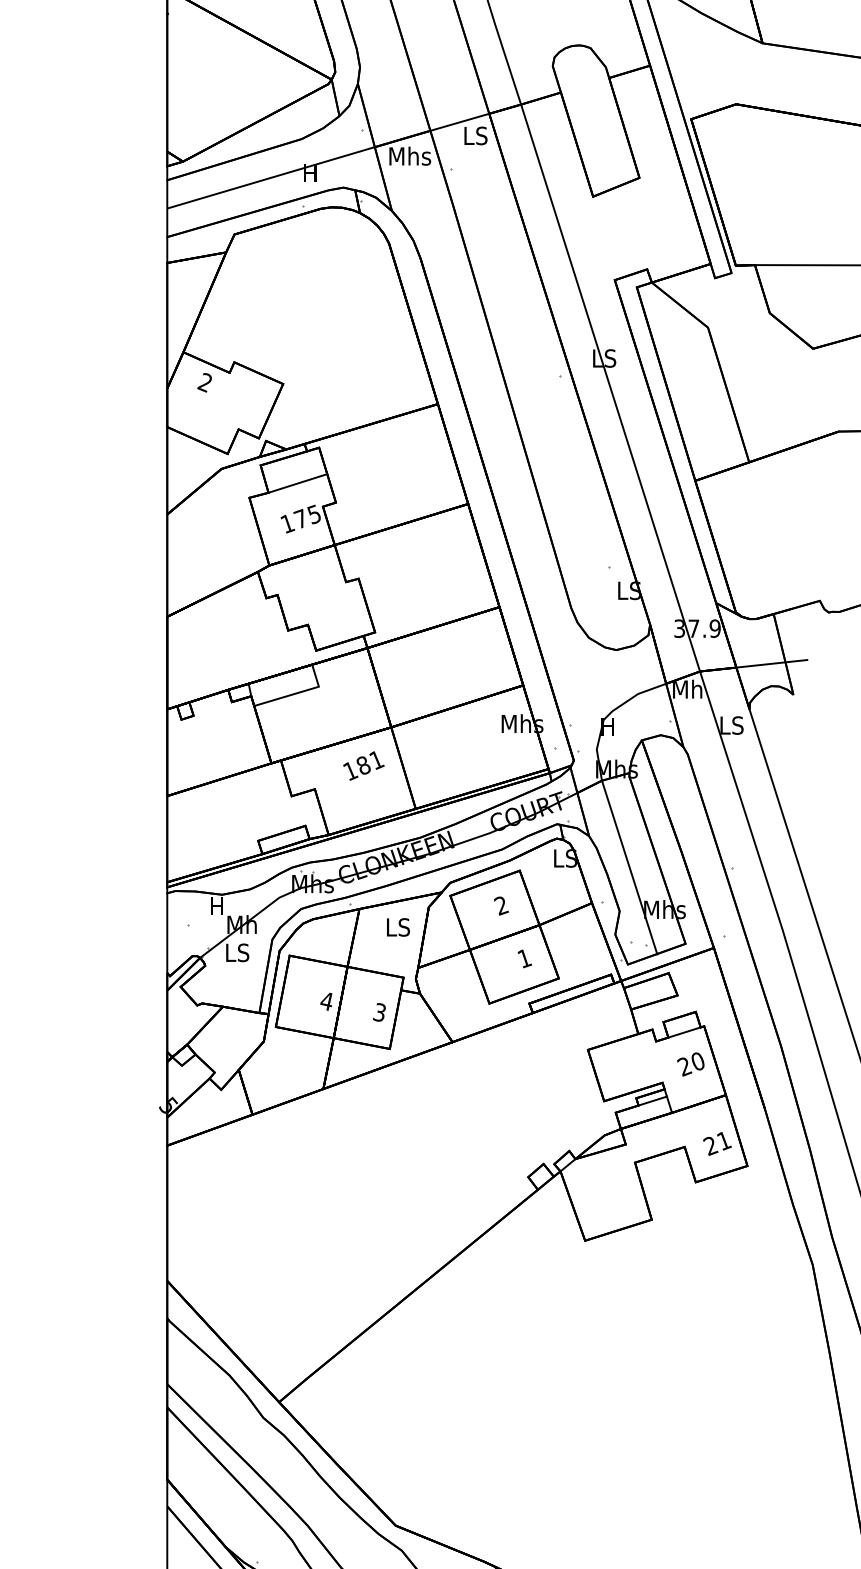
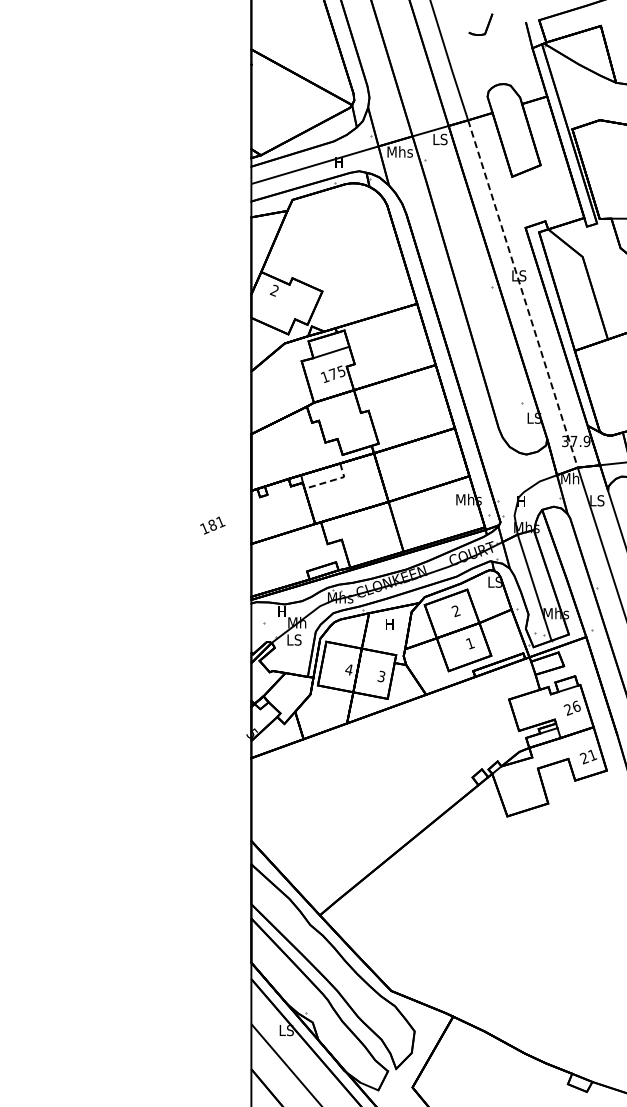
line: (611, 388) -> (523, 294), solid -> dashed
line: (299, 692) -> (332, 480), solid -> dashed
text: (363, 765) -> (212, 525), moved
text: (399, 927) -> (393, 624), LS -> H
text: (697, 1059) -> (576, 705), 20 -> 26

